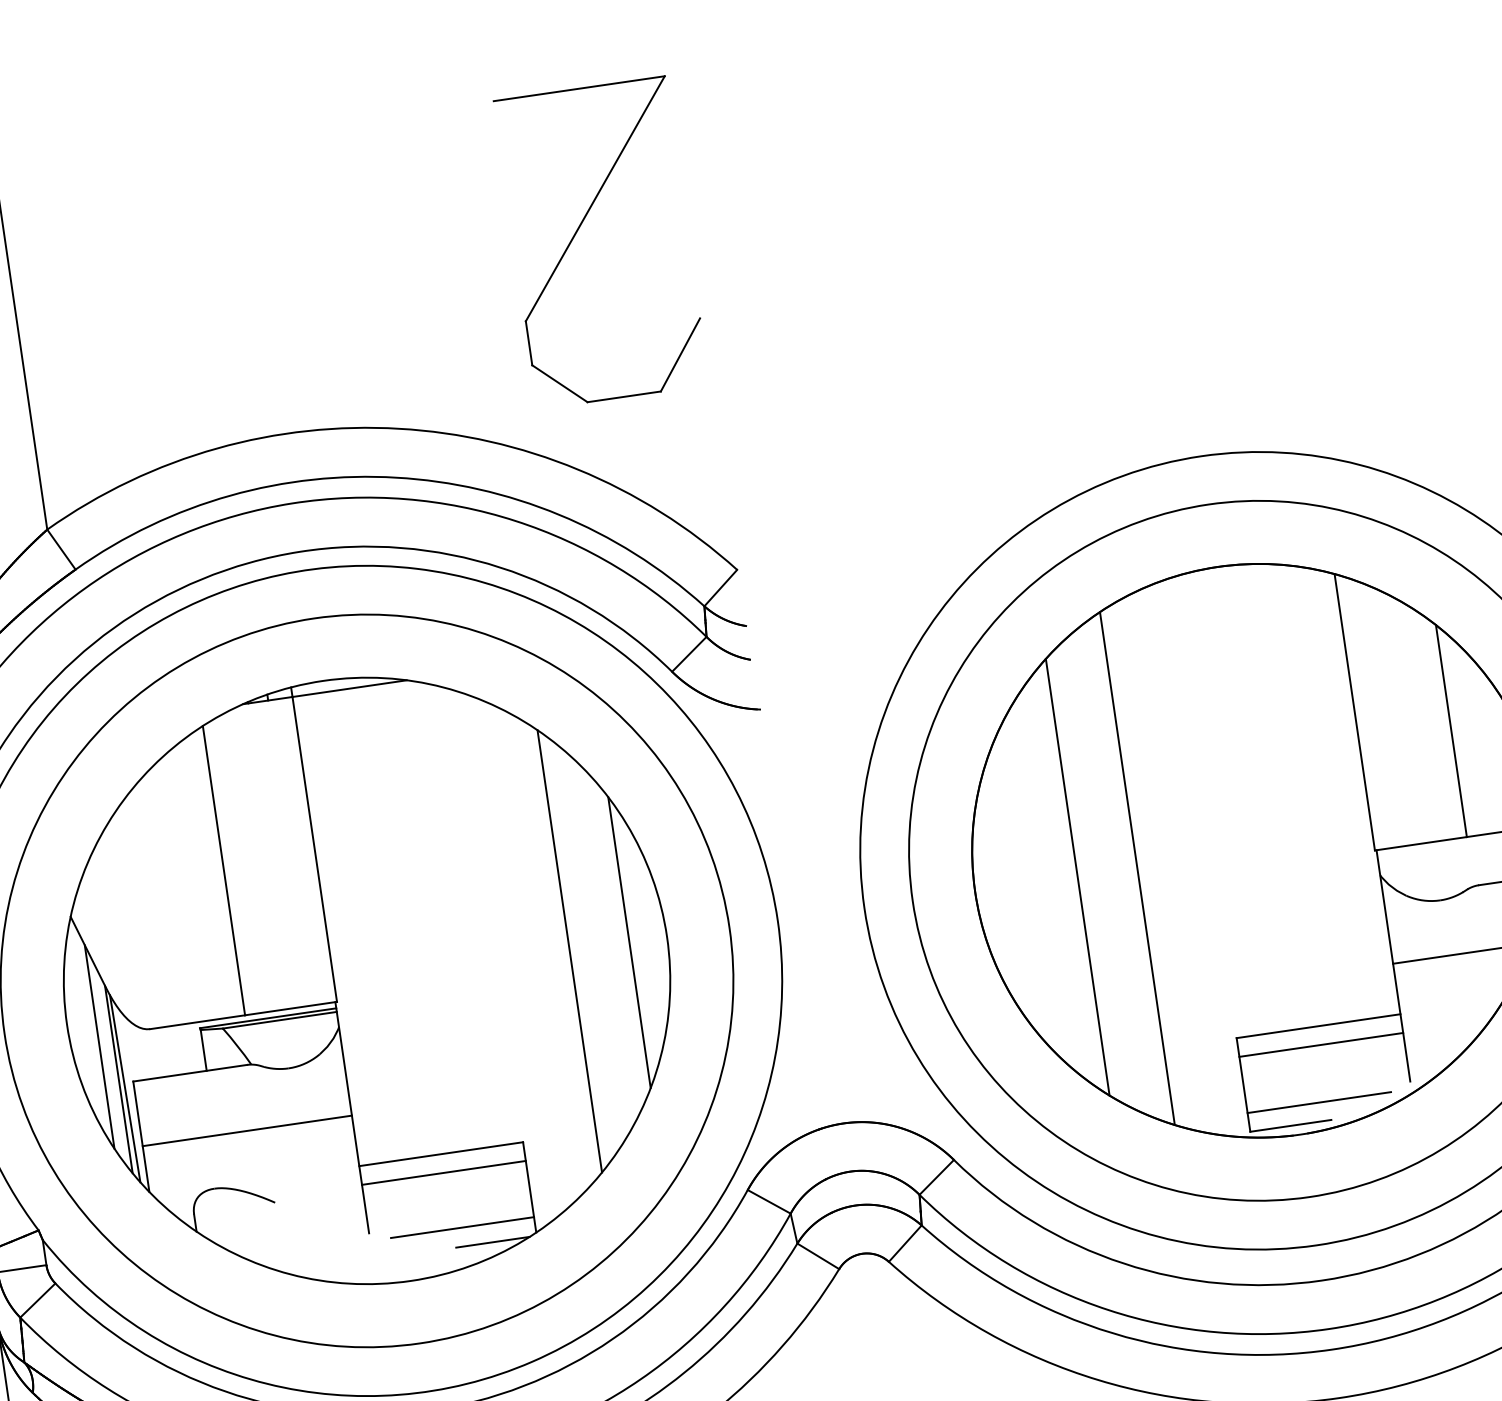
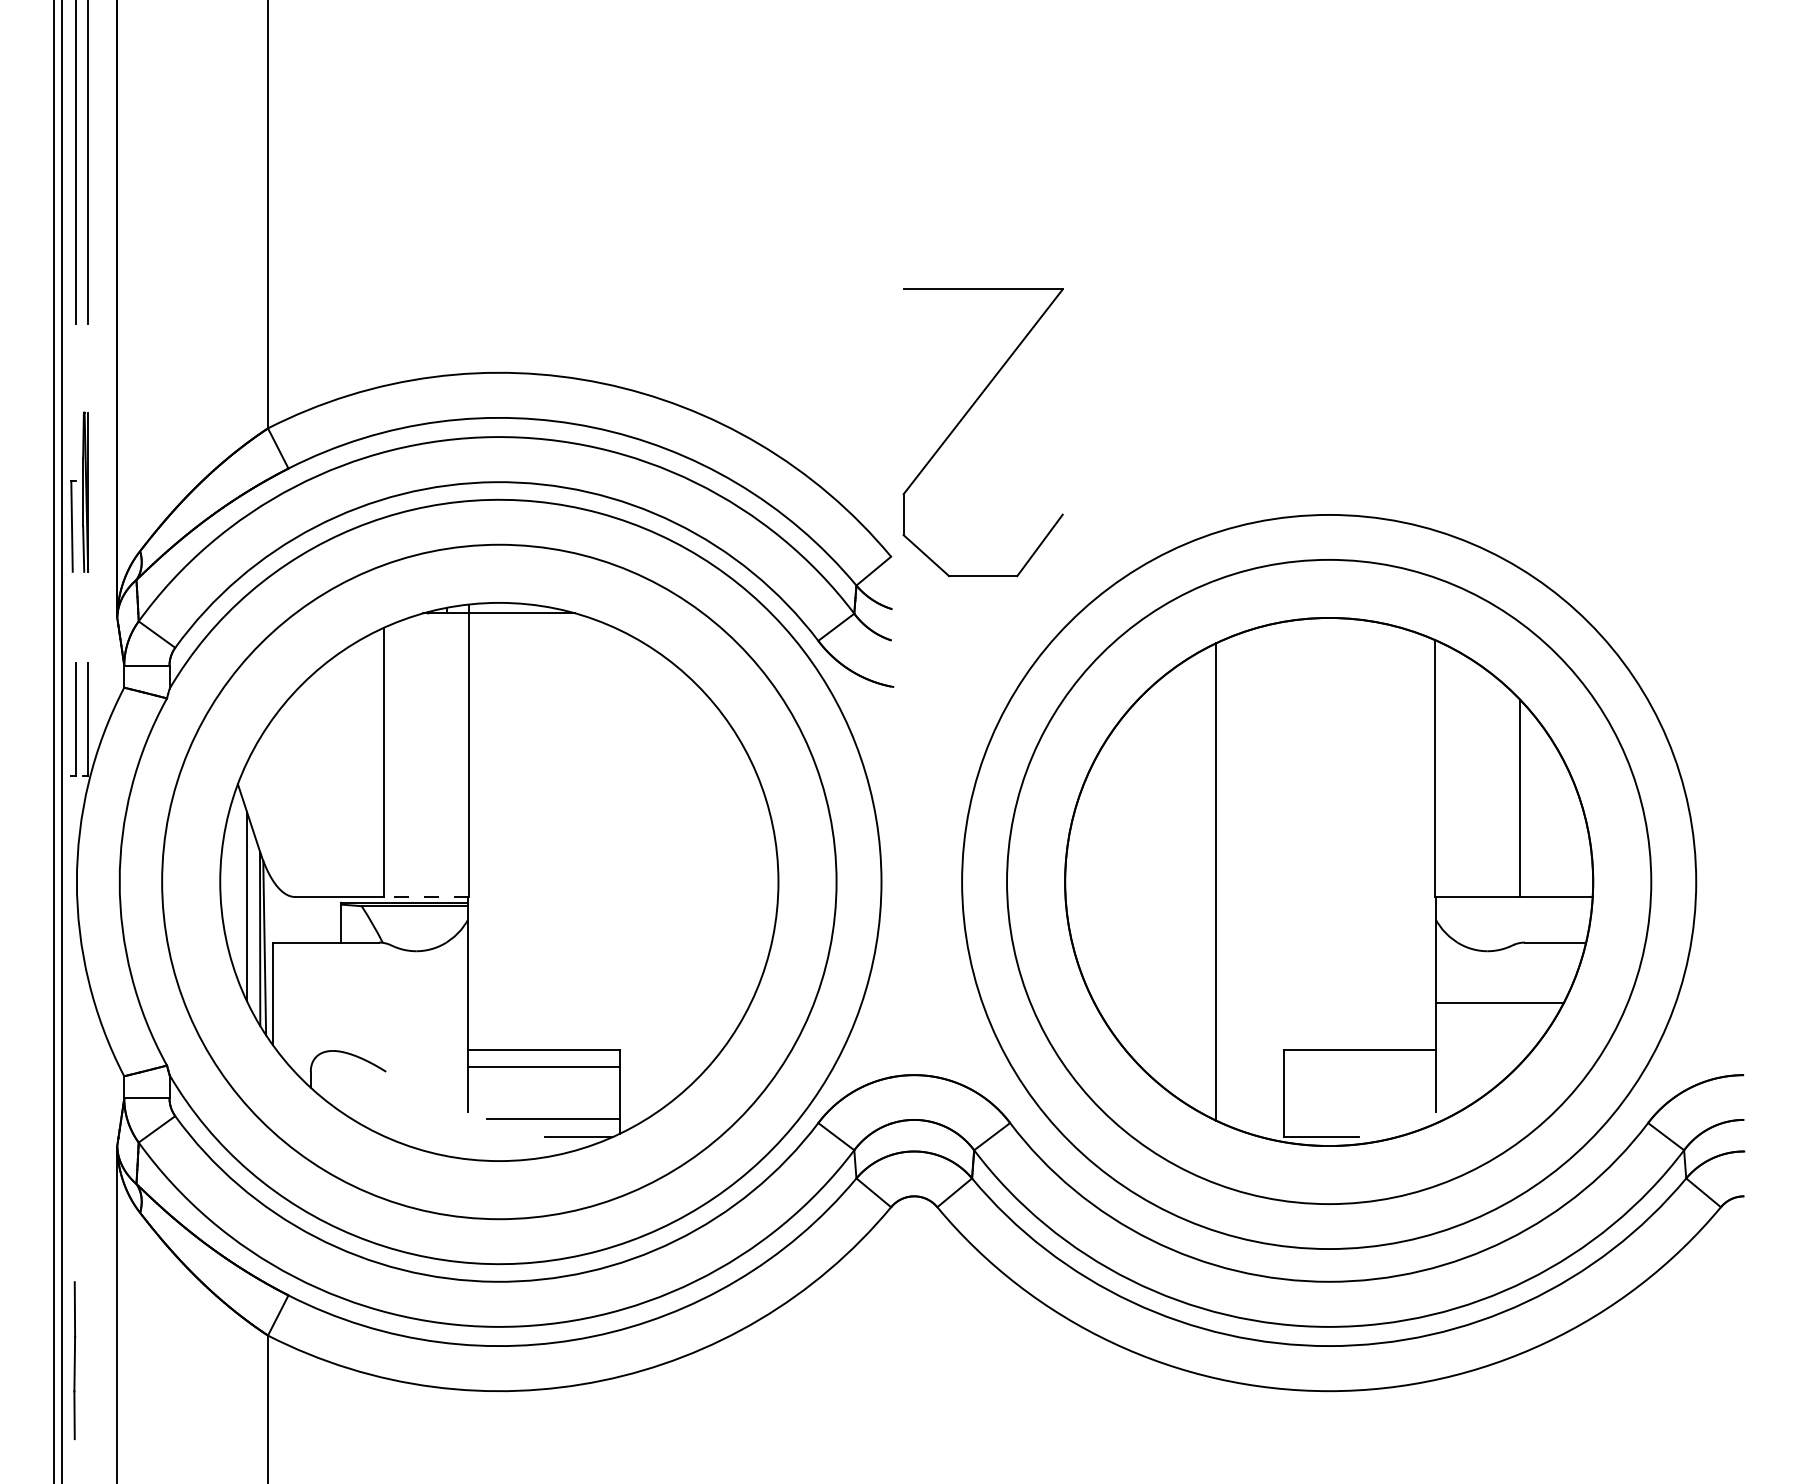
part: (577, 232) -> (962, 420), moved
line: (1077, 876) -> (1160, 881), removed
line: (629, 942) -> (743, 881), removed
line: (569, 950) -> (687, 881), removed
line: (291, 1009) -> (426, 897), solid -> dashed
line: (1320, 1045) -> (1359, 1067), removed
line: (1319, 1102) -> (1350, 1119), removed
line: (247, 1130) -> (370, 1002), removed

